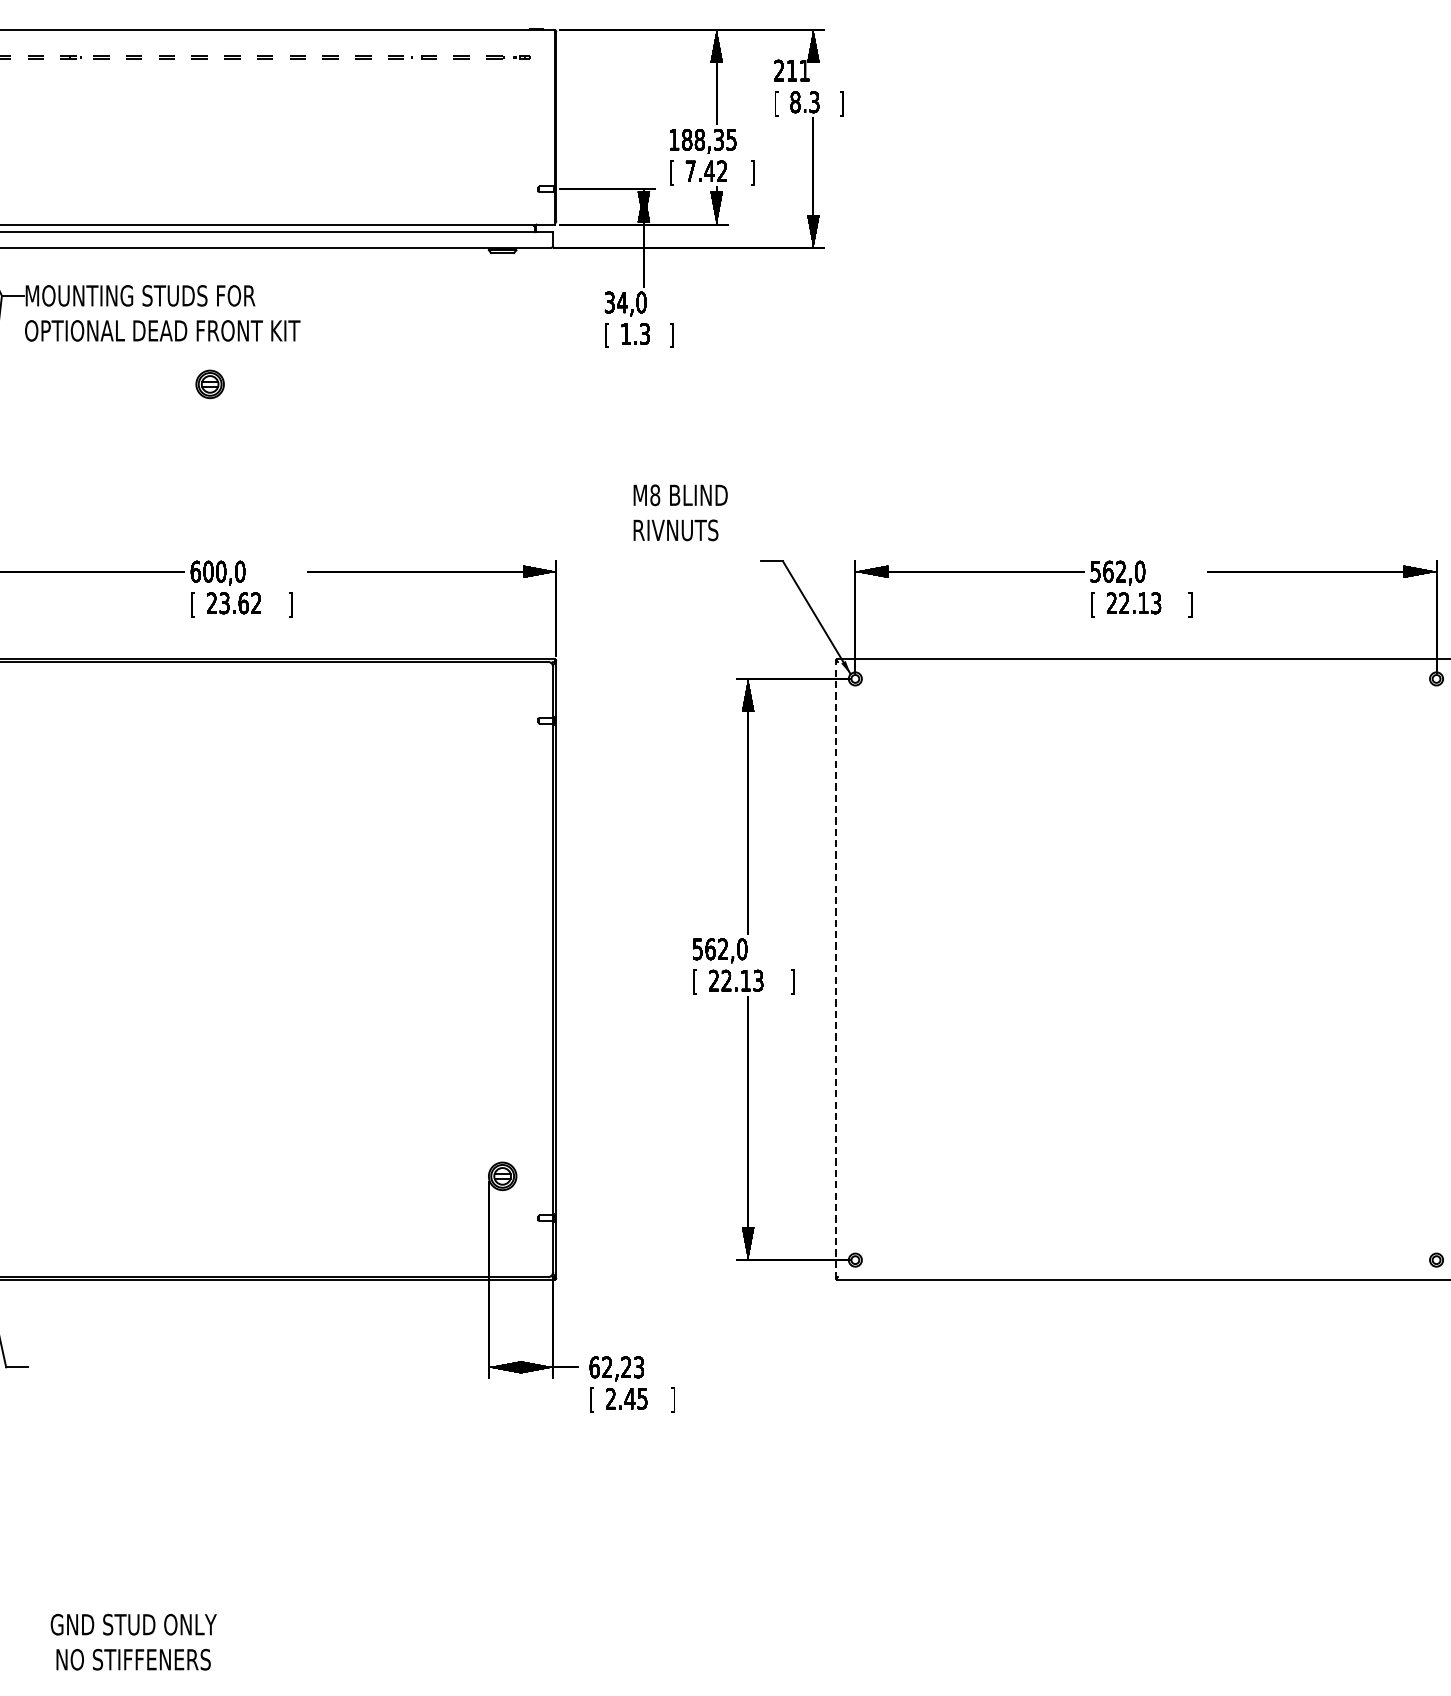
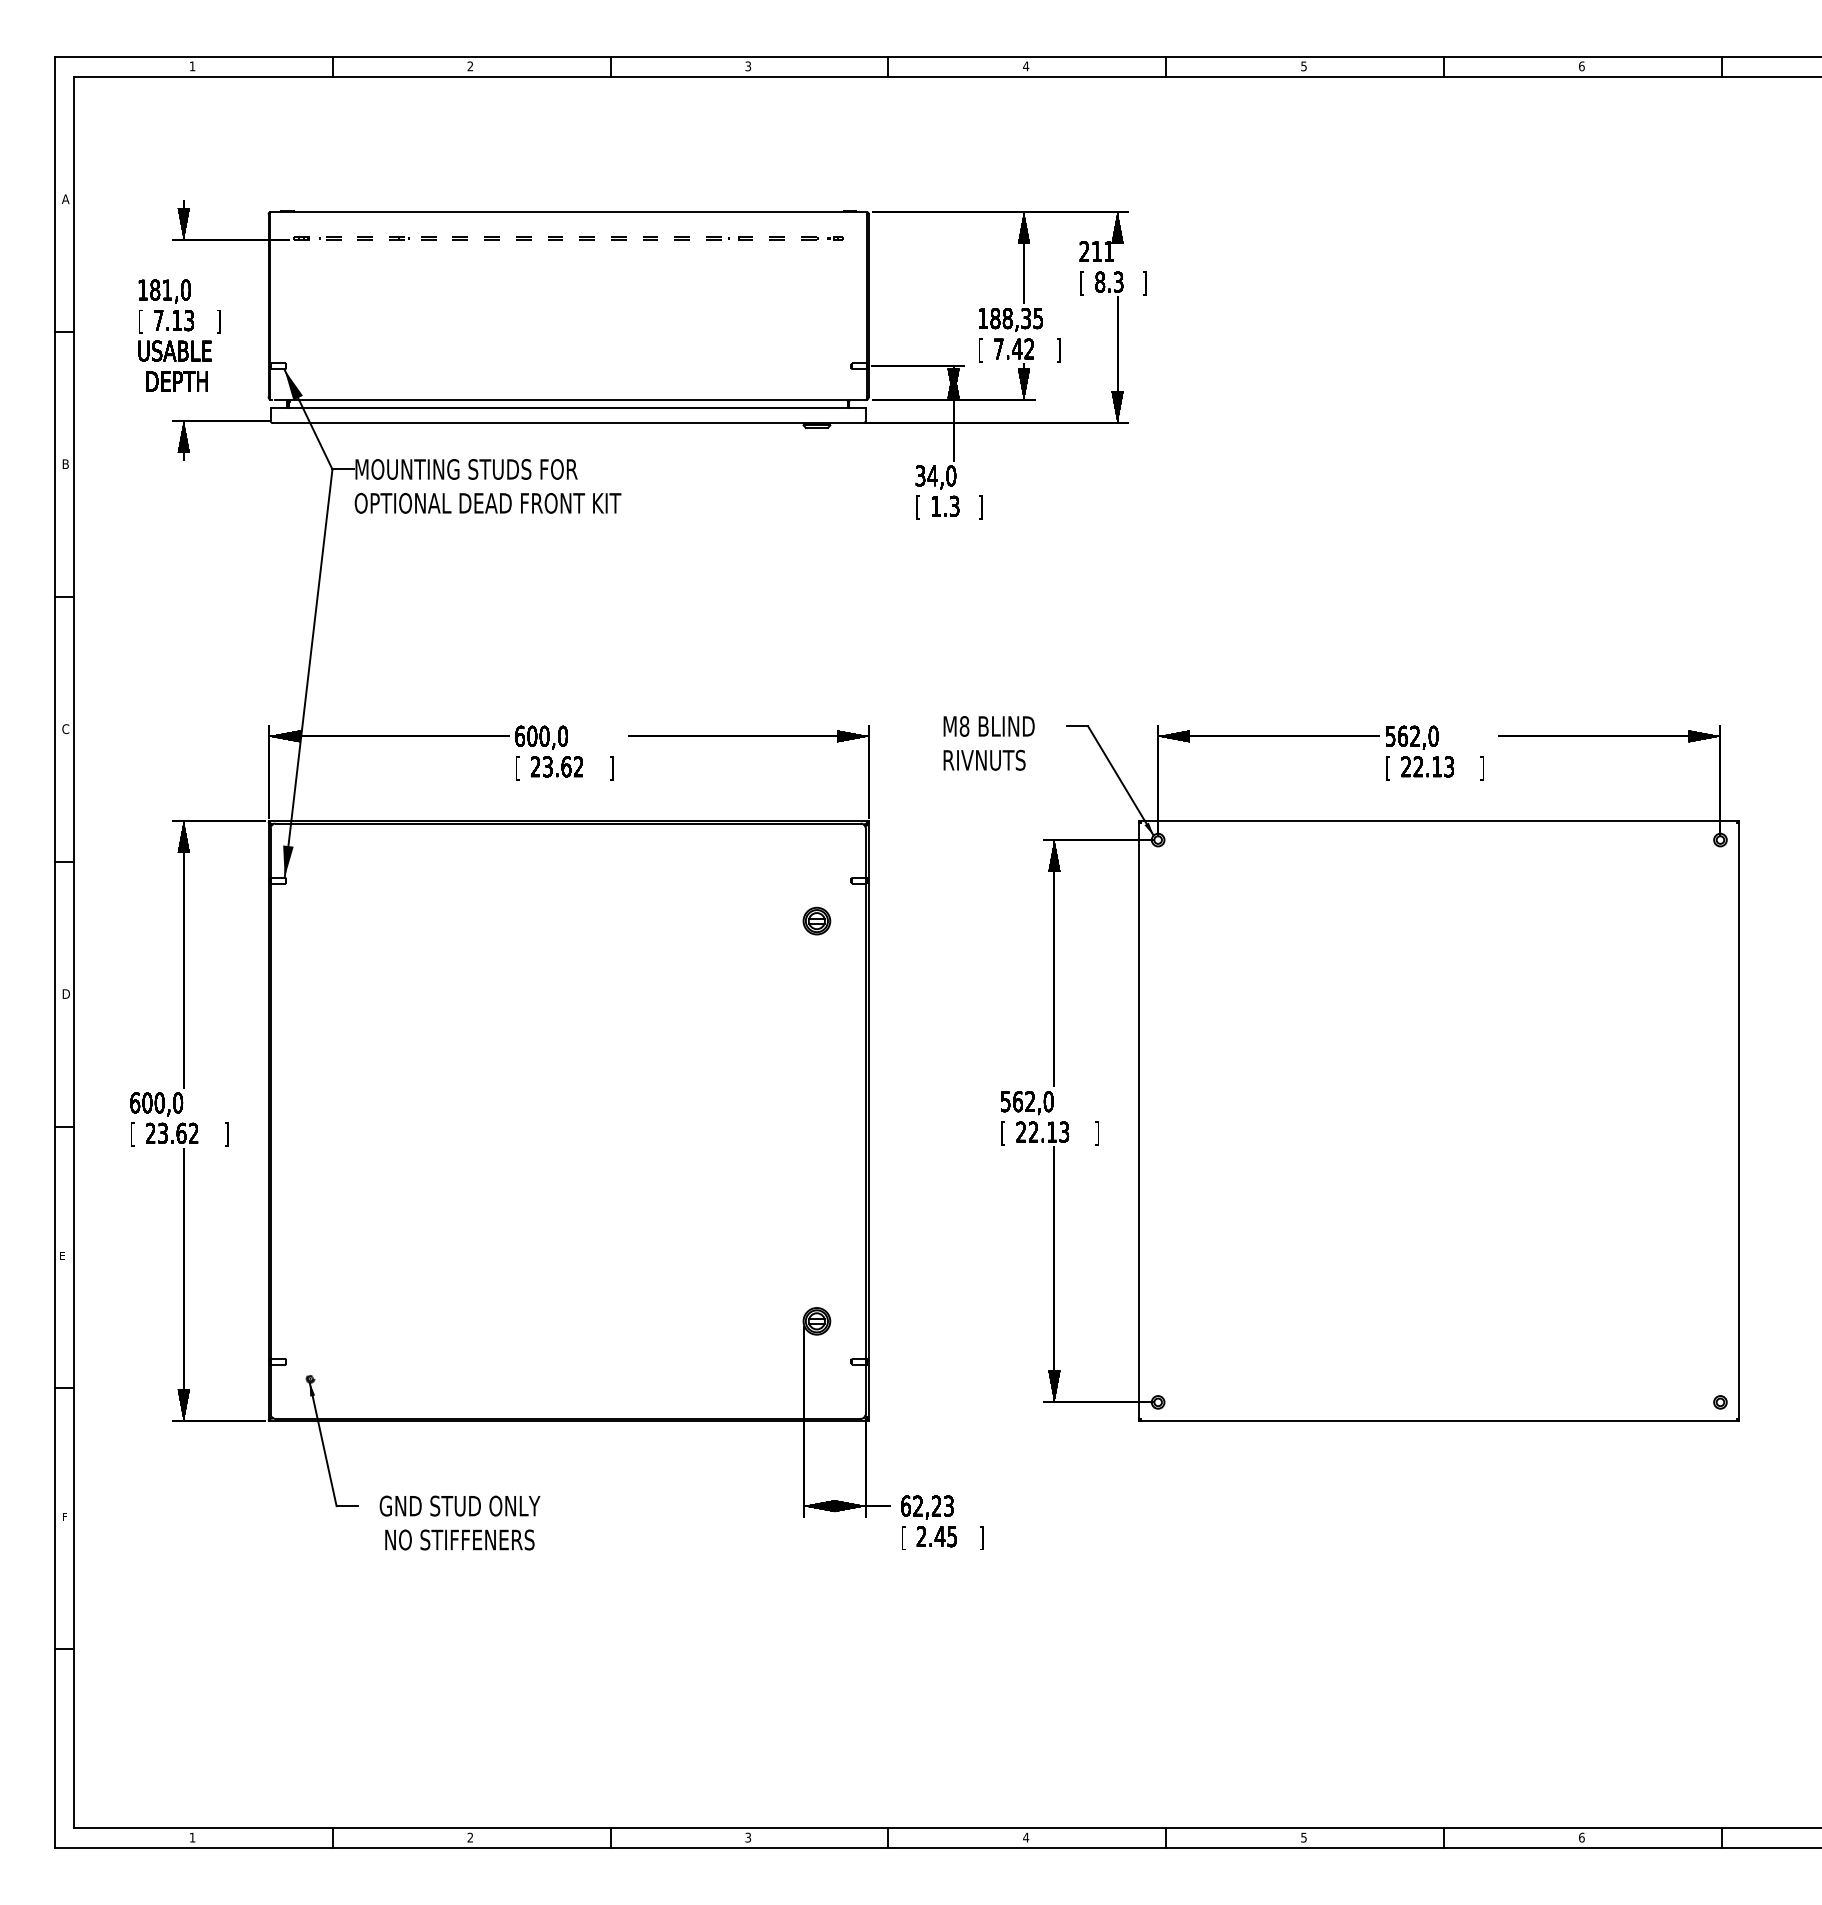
part: (209, 383) -> (816, 920), moved
text: (680, 512) -> (988, 743), moved
line: (836, 969) -> (1139, 1121), dashed -> solid
text: (133, 1641) -> (459, 1522), moved

